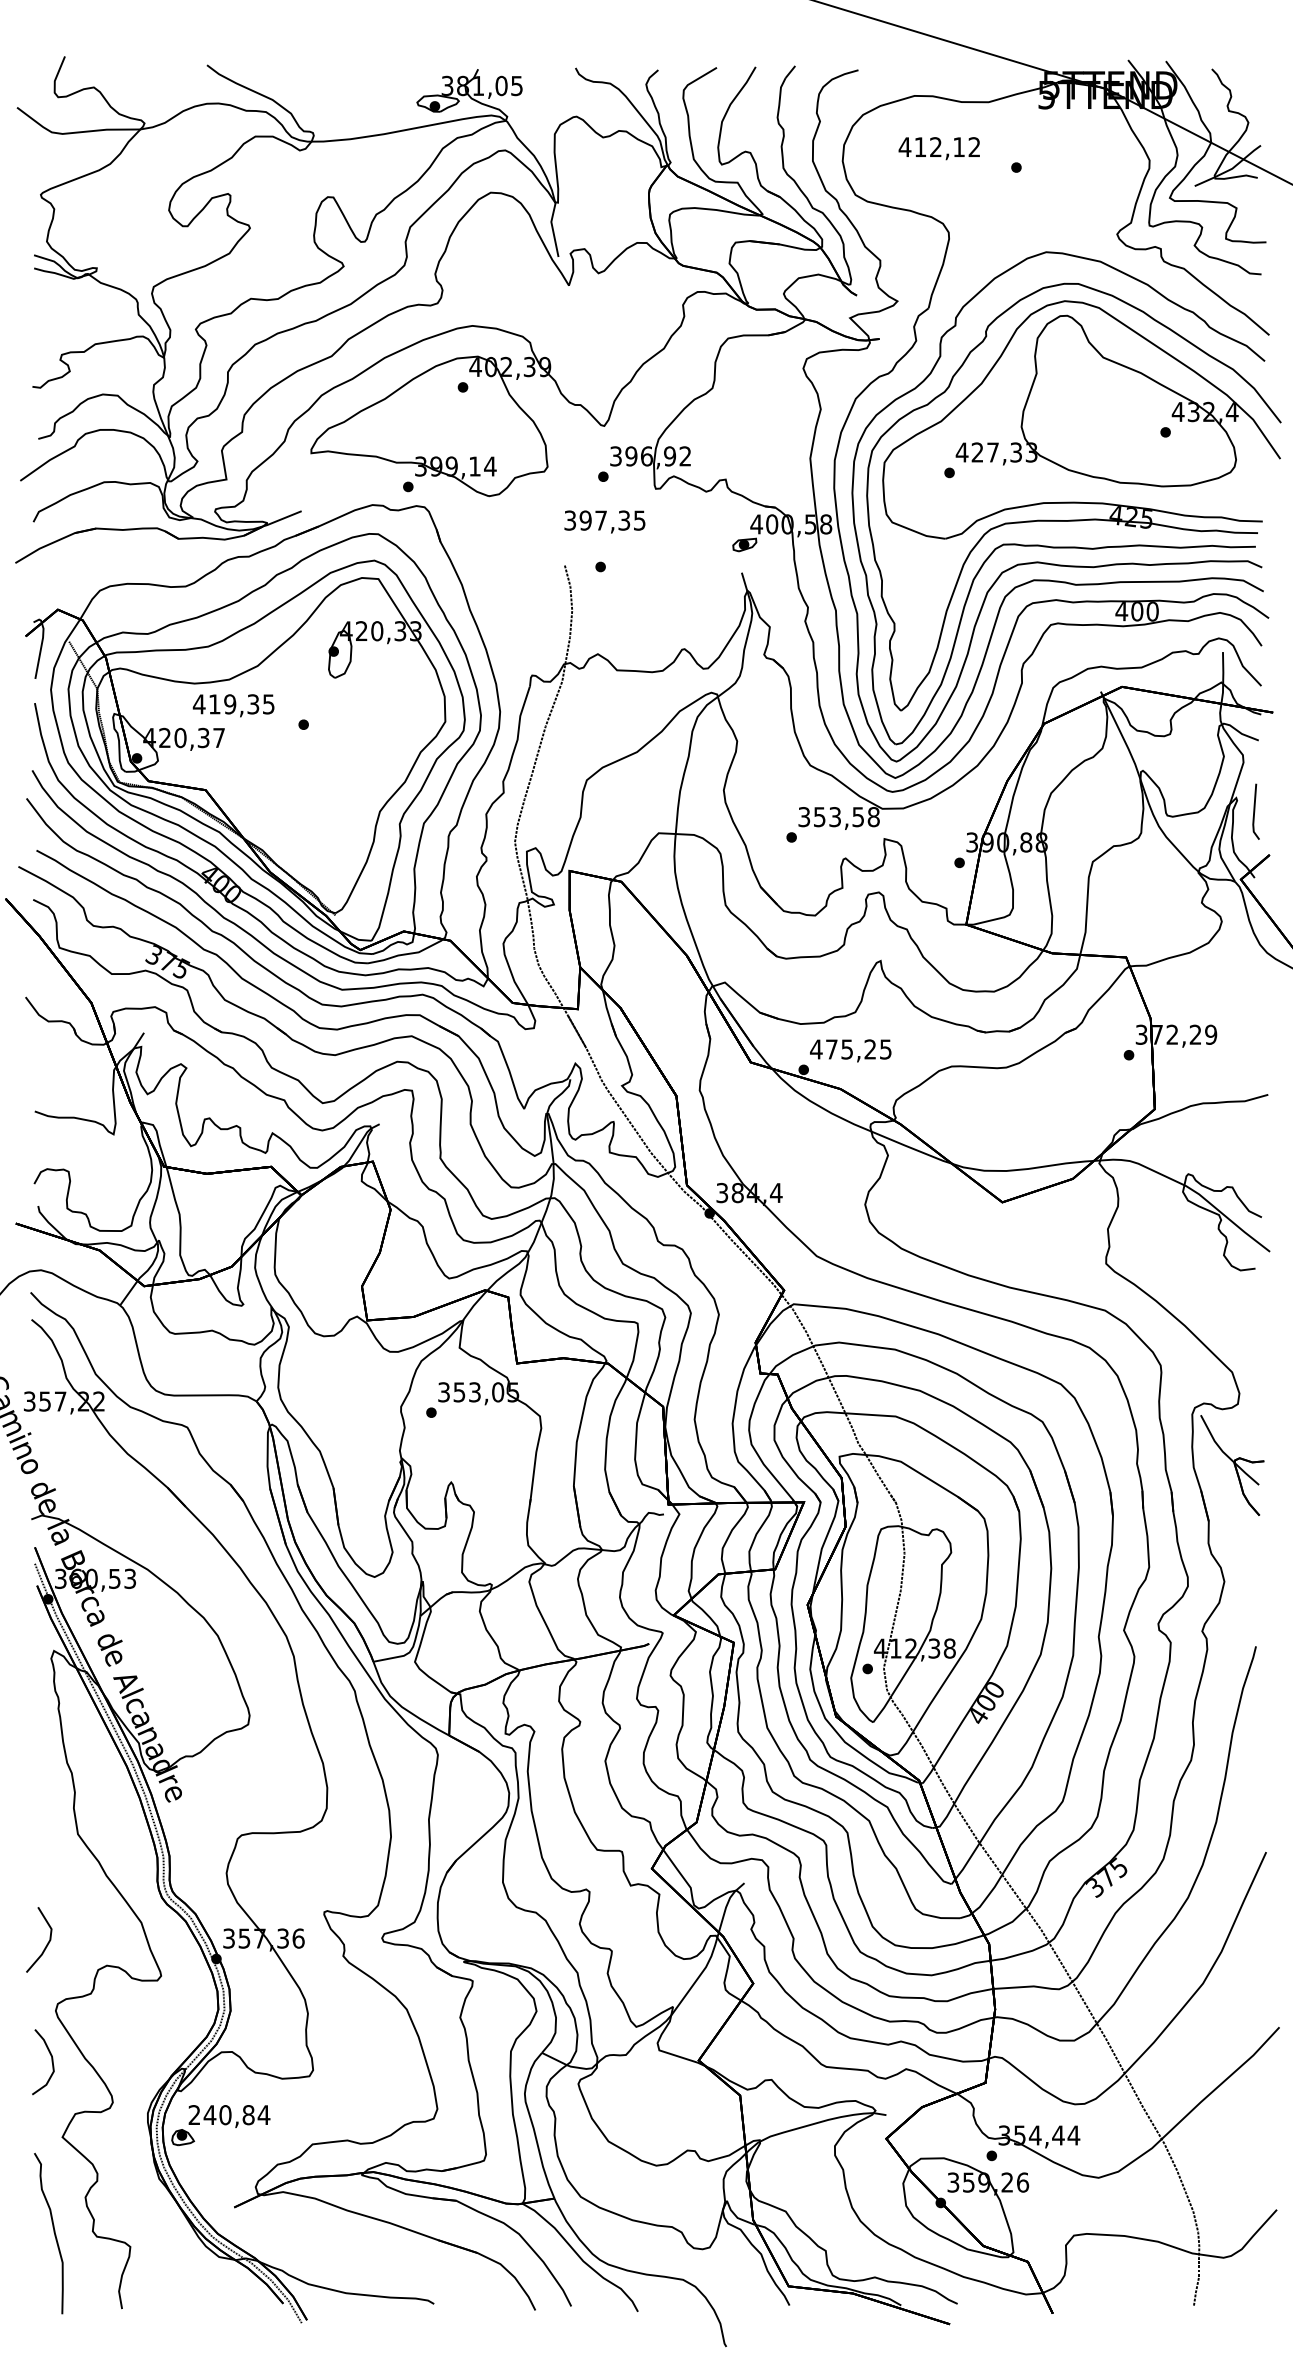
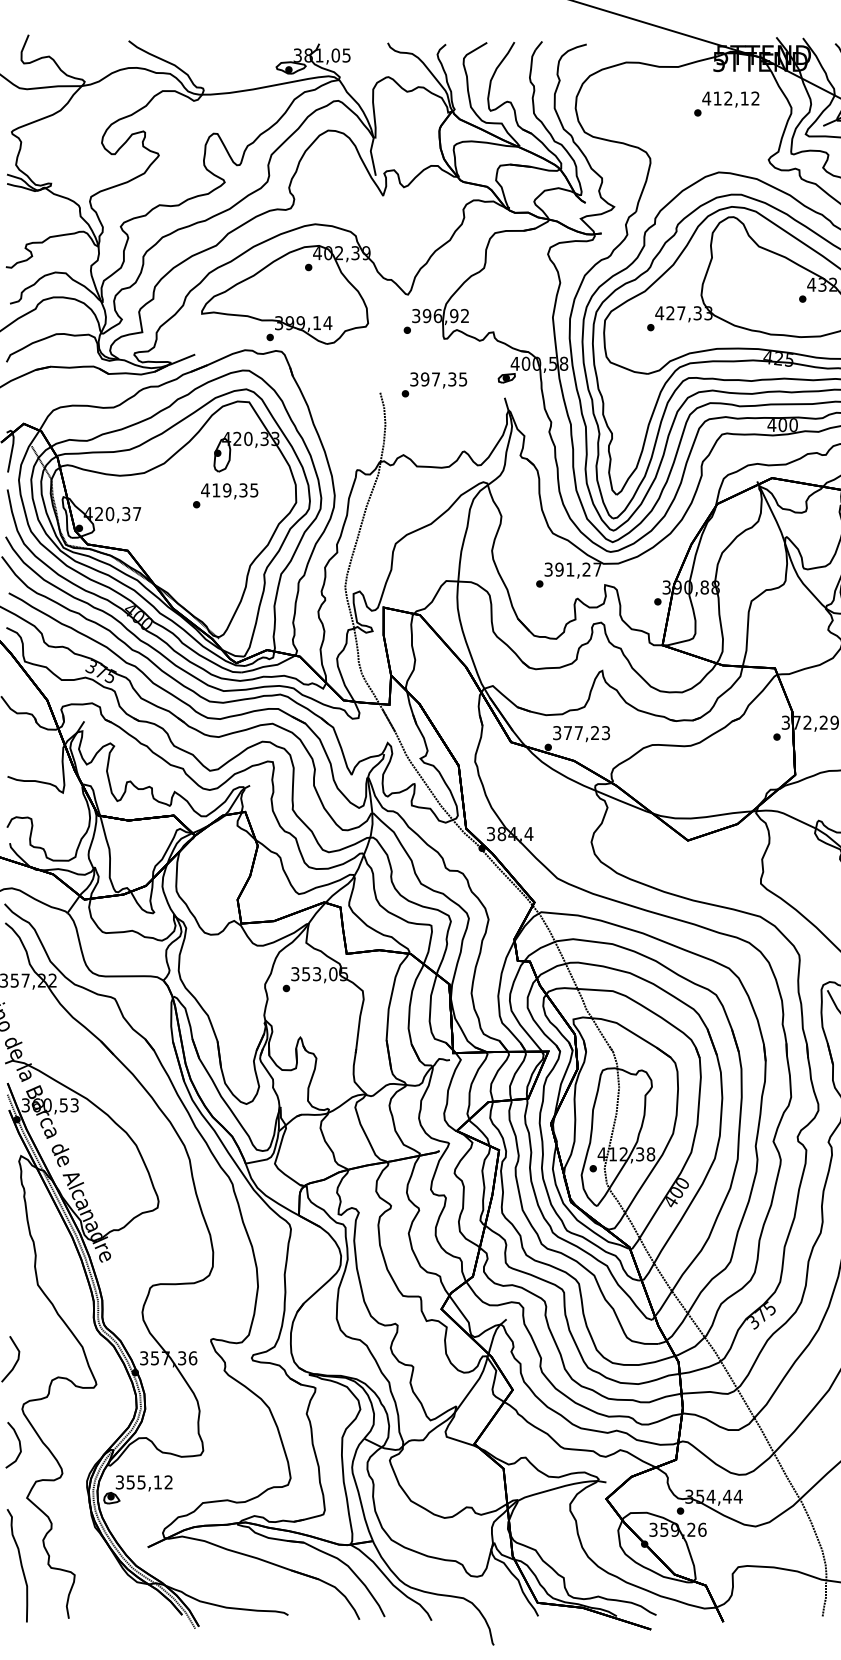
text: (938, 148) -> (730, 99), moved
text: (604, 521) -> (438, 380), moved
text: (233, 705) -> (229, 491), moved
text: (846, 817) -> (578, 569), 353,58 -> 391,27
text: (850, 1049) -> (581, 733), 475,25 -> 377,23
text: (229, 2115) -> (144, 1482), 240,84 -> 355,12

